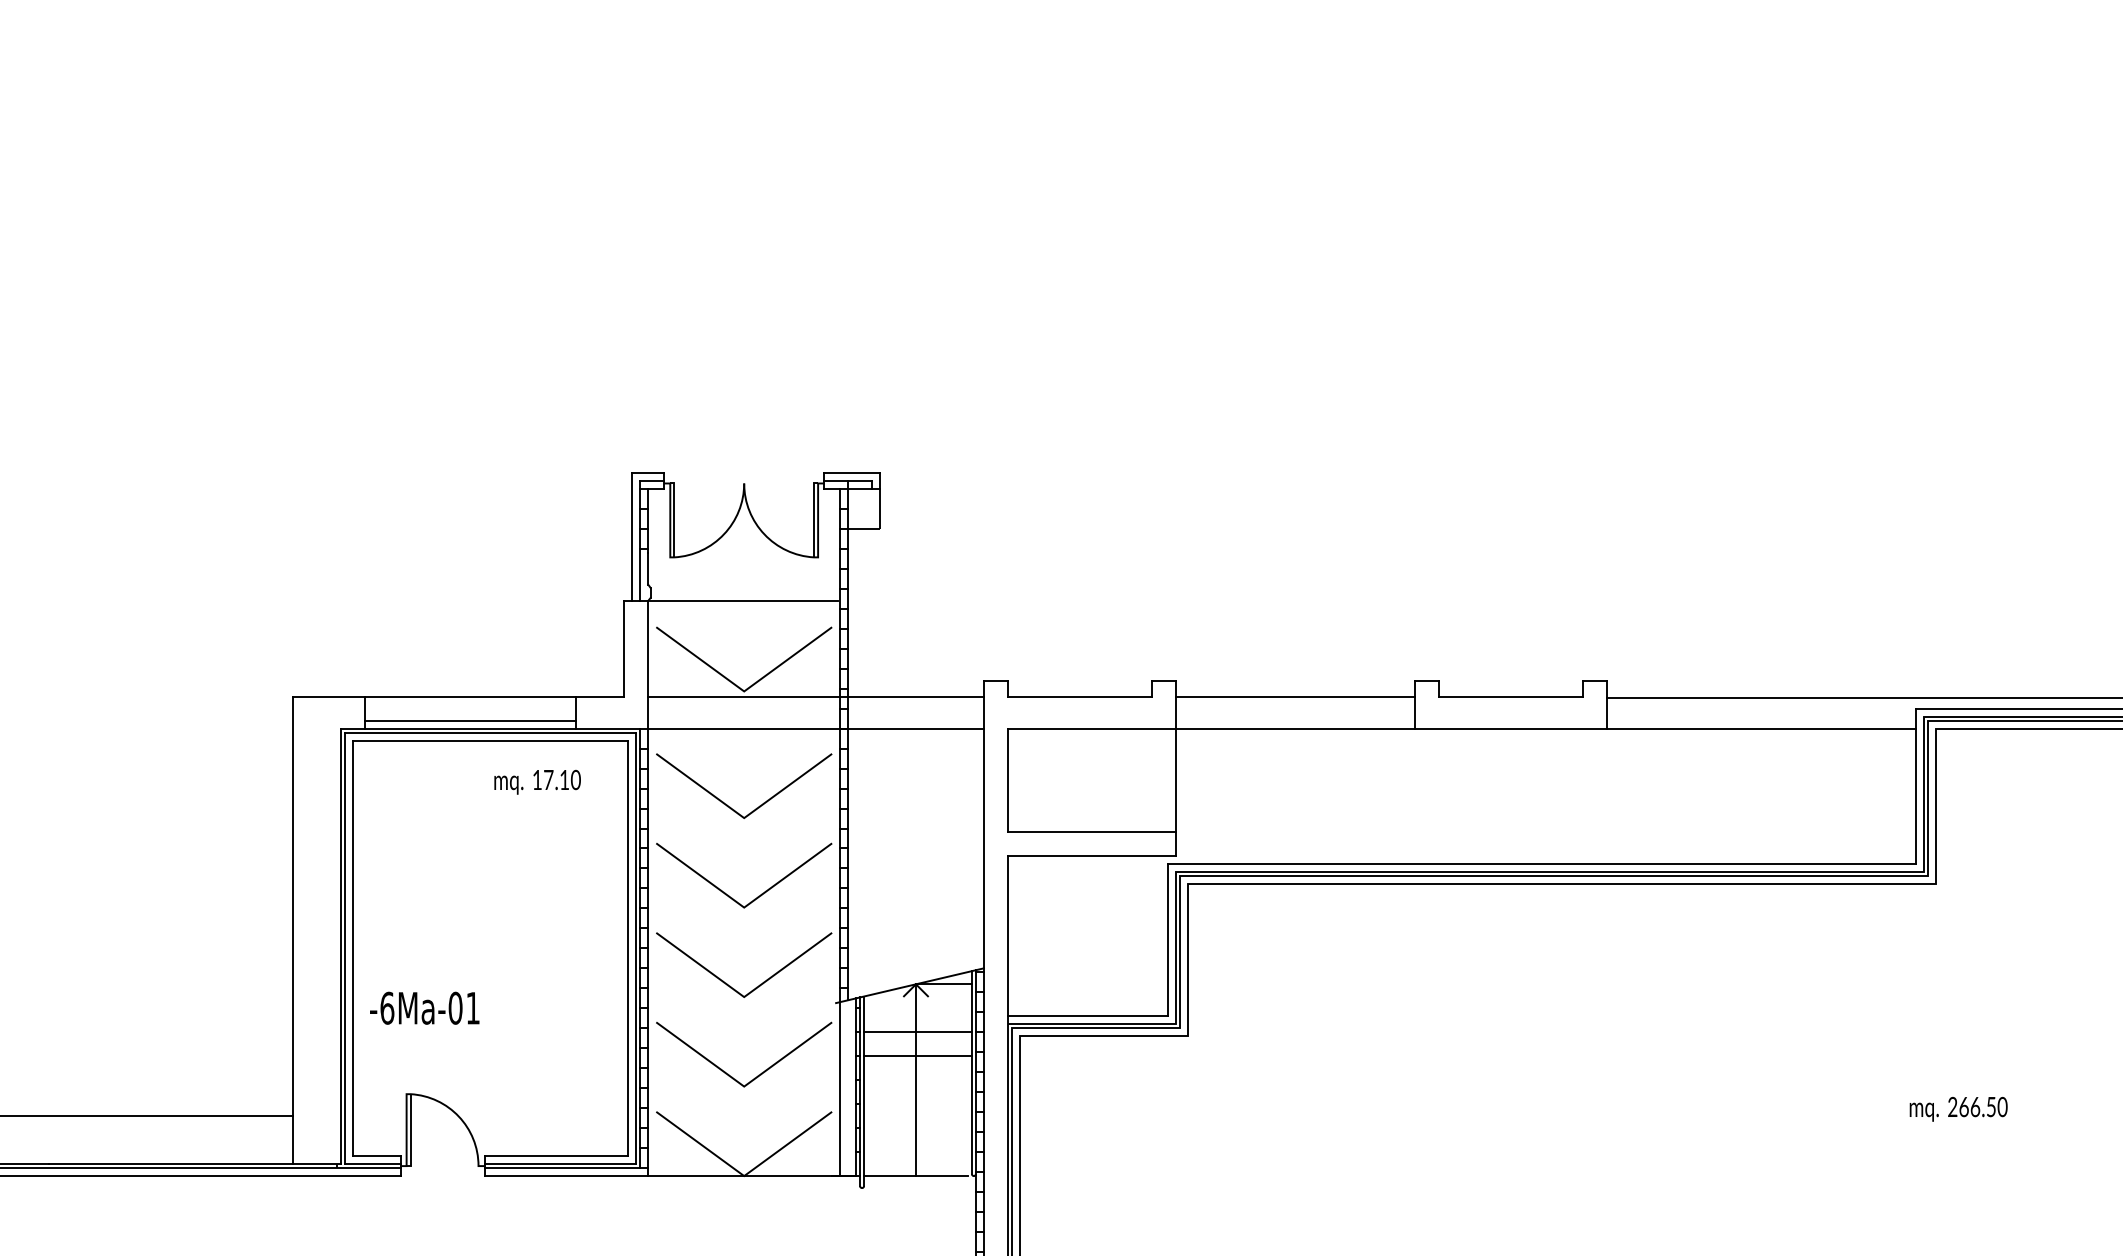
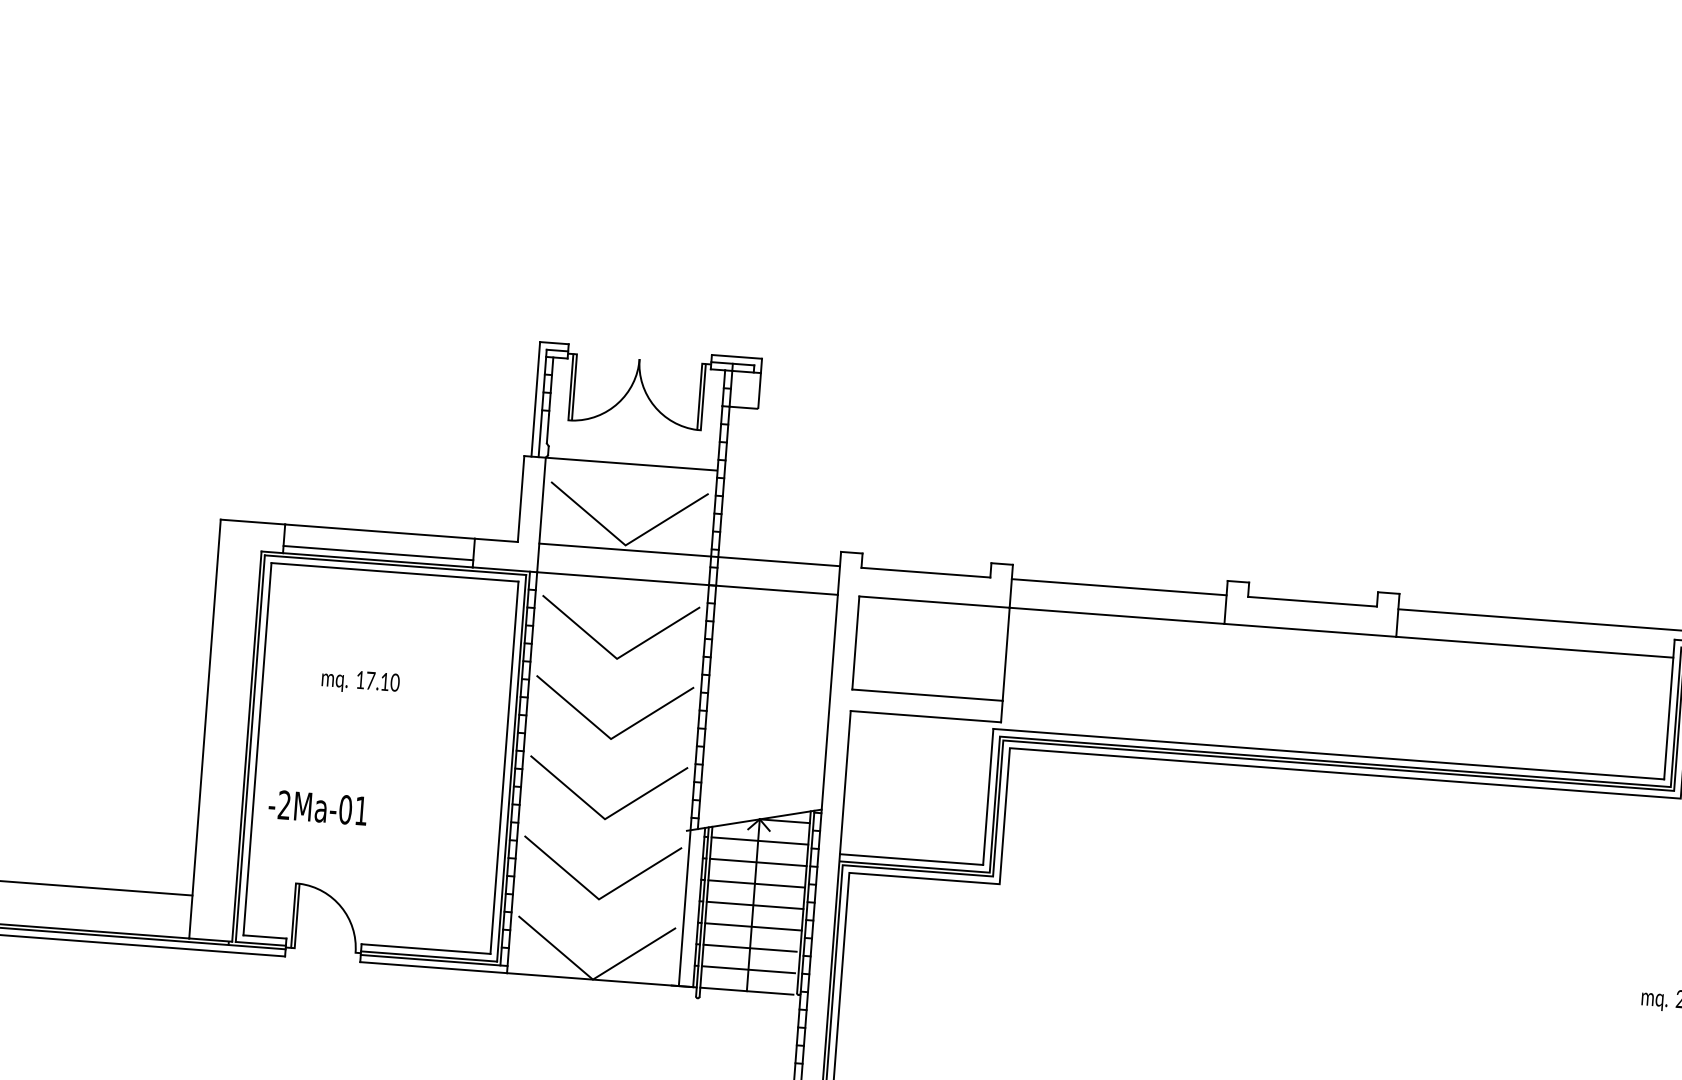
text: (537, 781) -> (360, 681), moved
text: (387, 1007) -> (284, 804), -6Ma-01 -> -2Ma-01
line: (917, 1008) -> (759, 841), added
line: (917, 1080) -> (754, 905), added
line: (917, 1104) -> (753, 927), added
line: (915, 1128) -> (749, 948), added
line: (915, 1152) -> (748, 970), added

